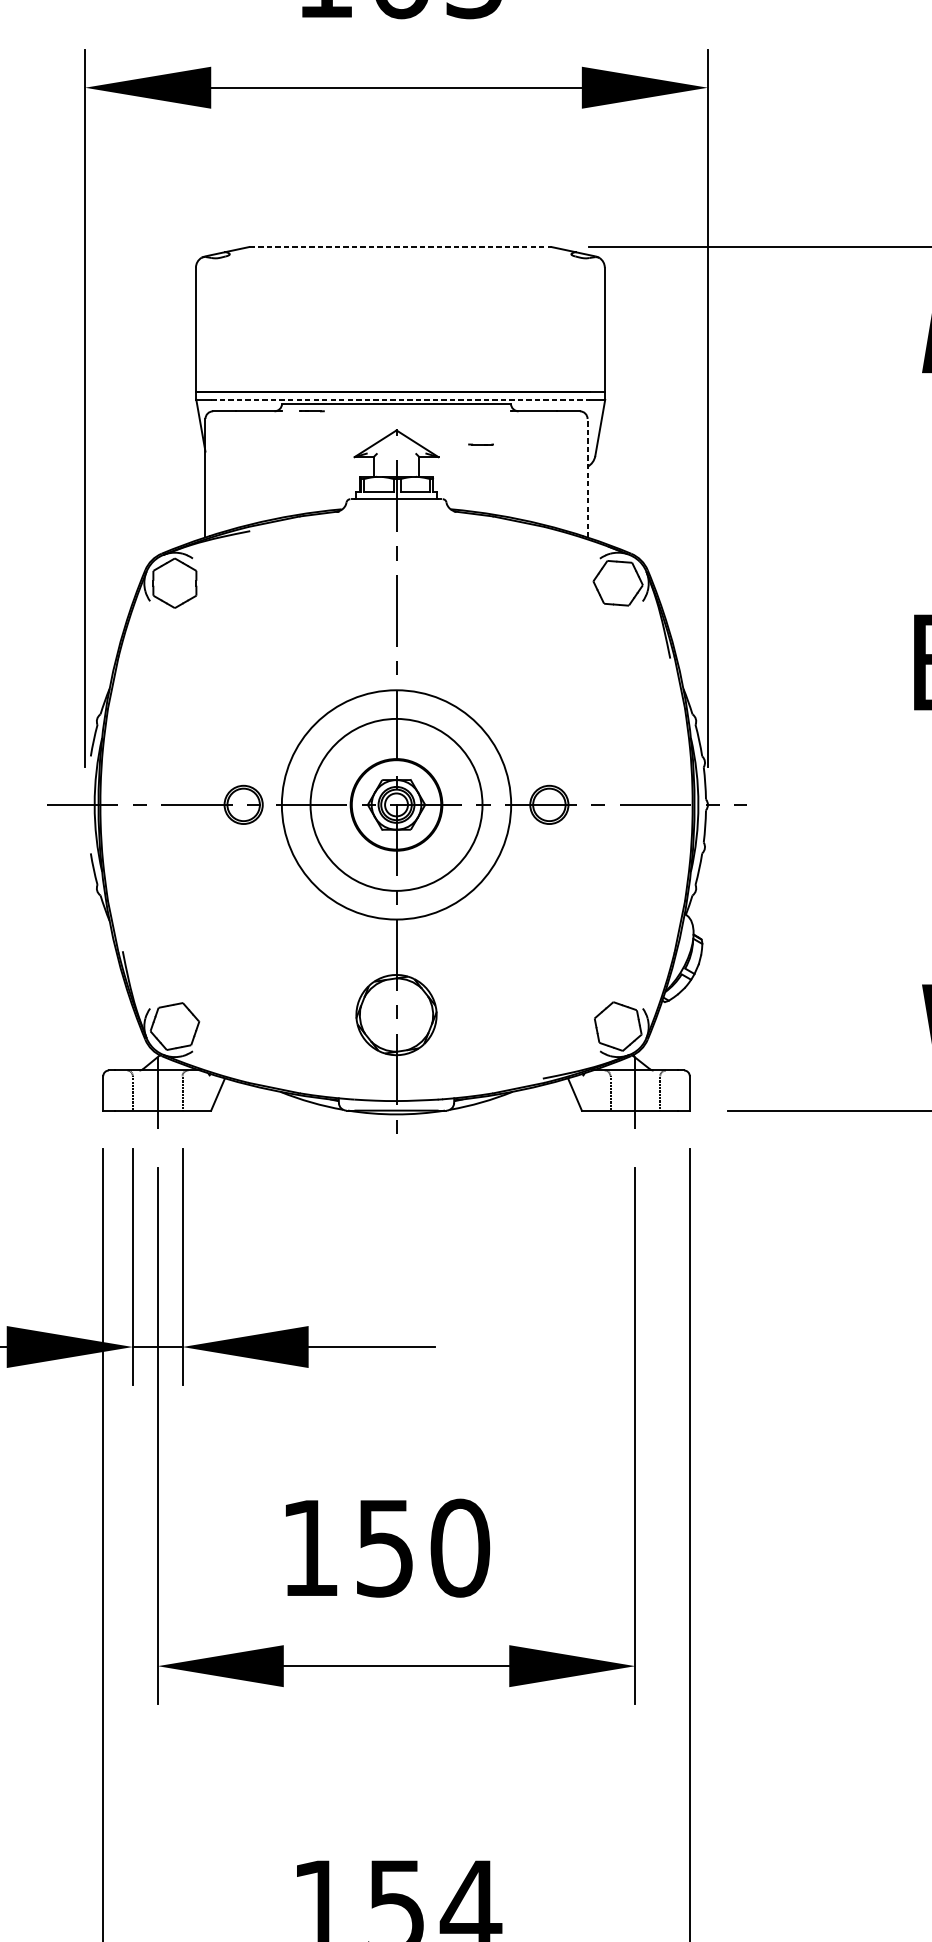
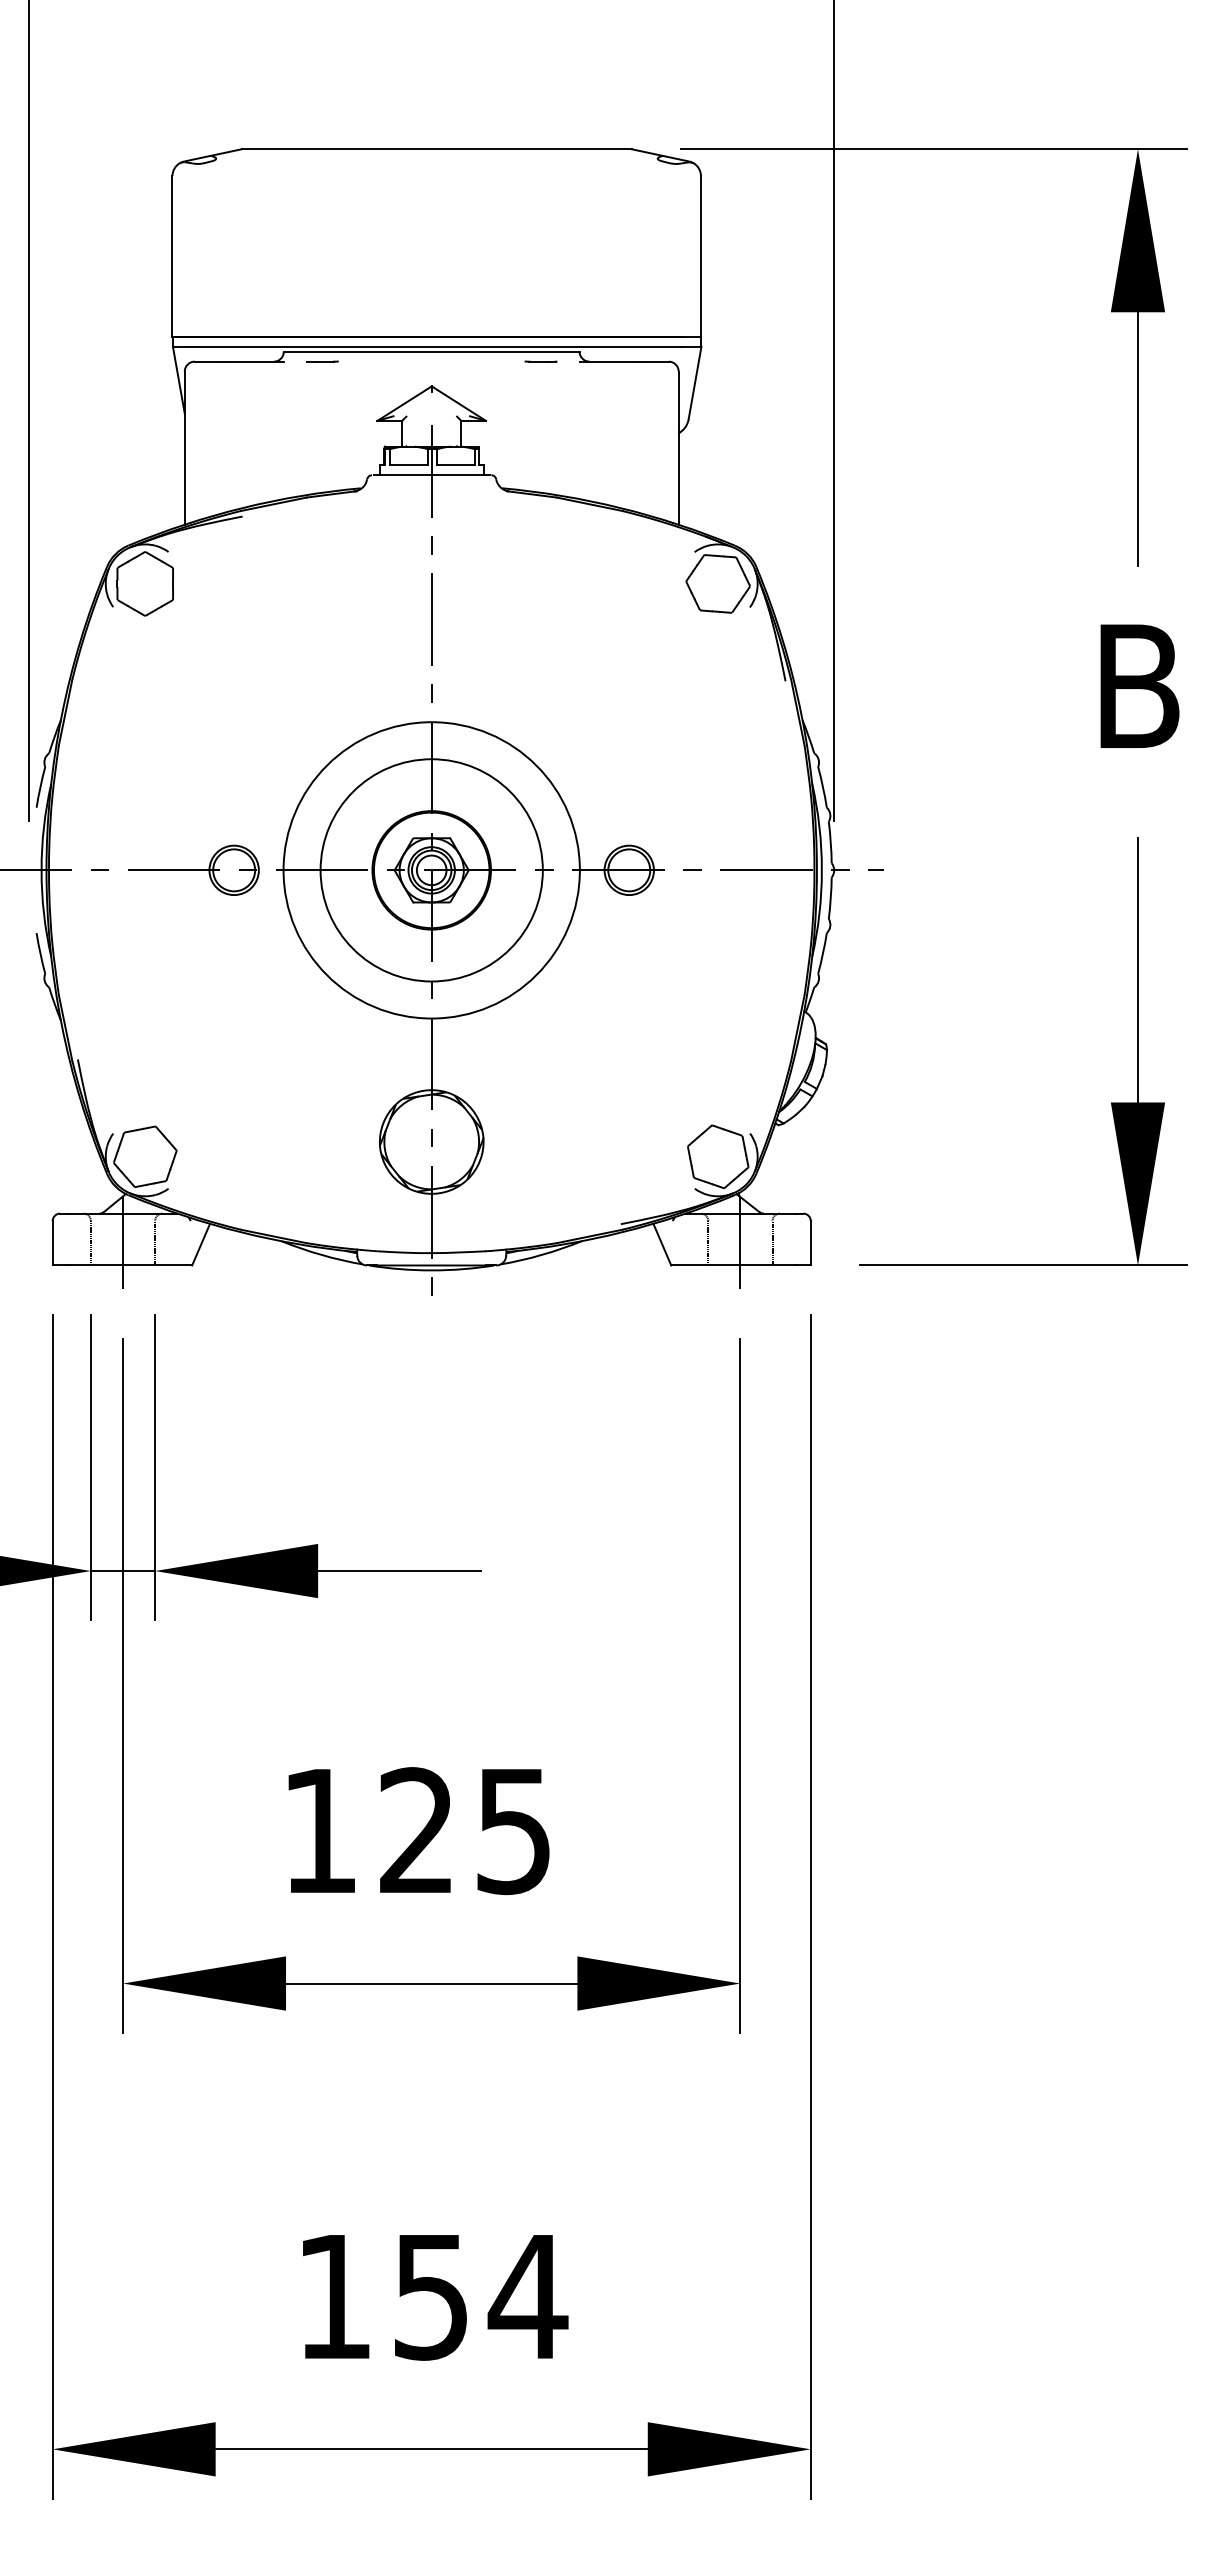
line: (400, 247) -> (436, 149), dashed -> solid
line: (401, 399) -> (437, 346), dashed -> solid
line: (480, 444) -> (540, 361), moved
line: (587, 478) -> (678, 448), dashed -> solid
text: (423, 1548) -> (466, 1831), 150 -> 125

